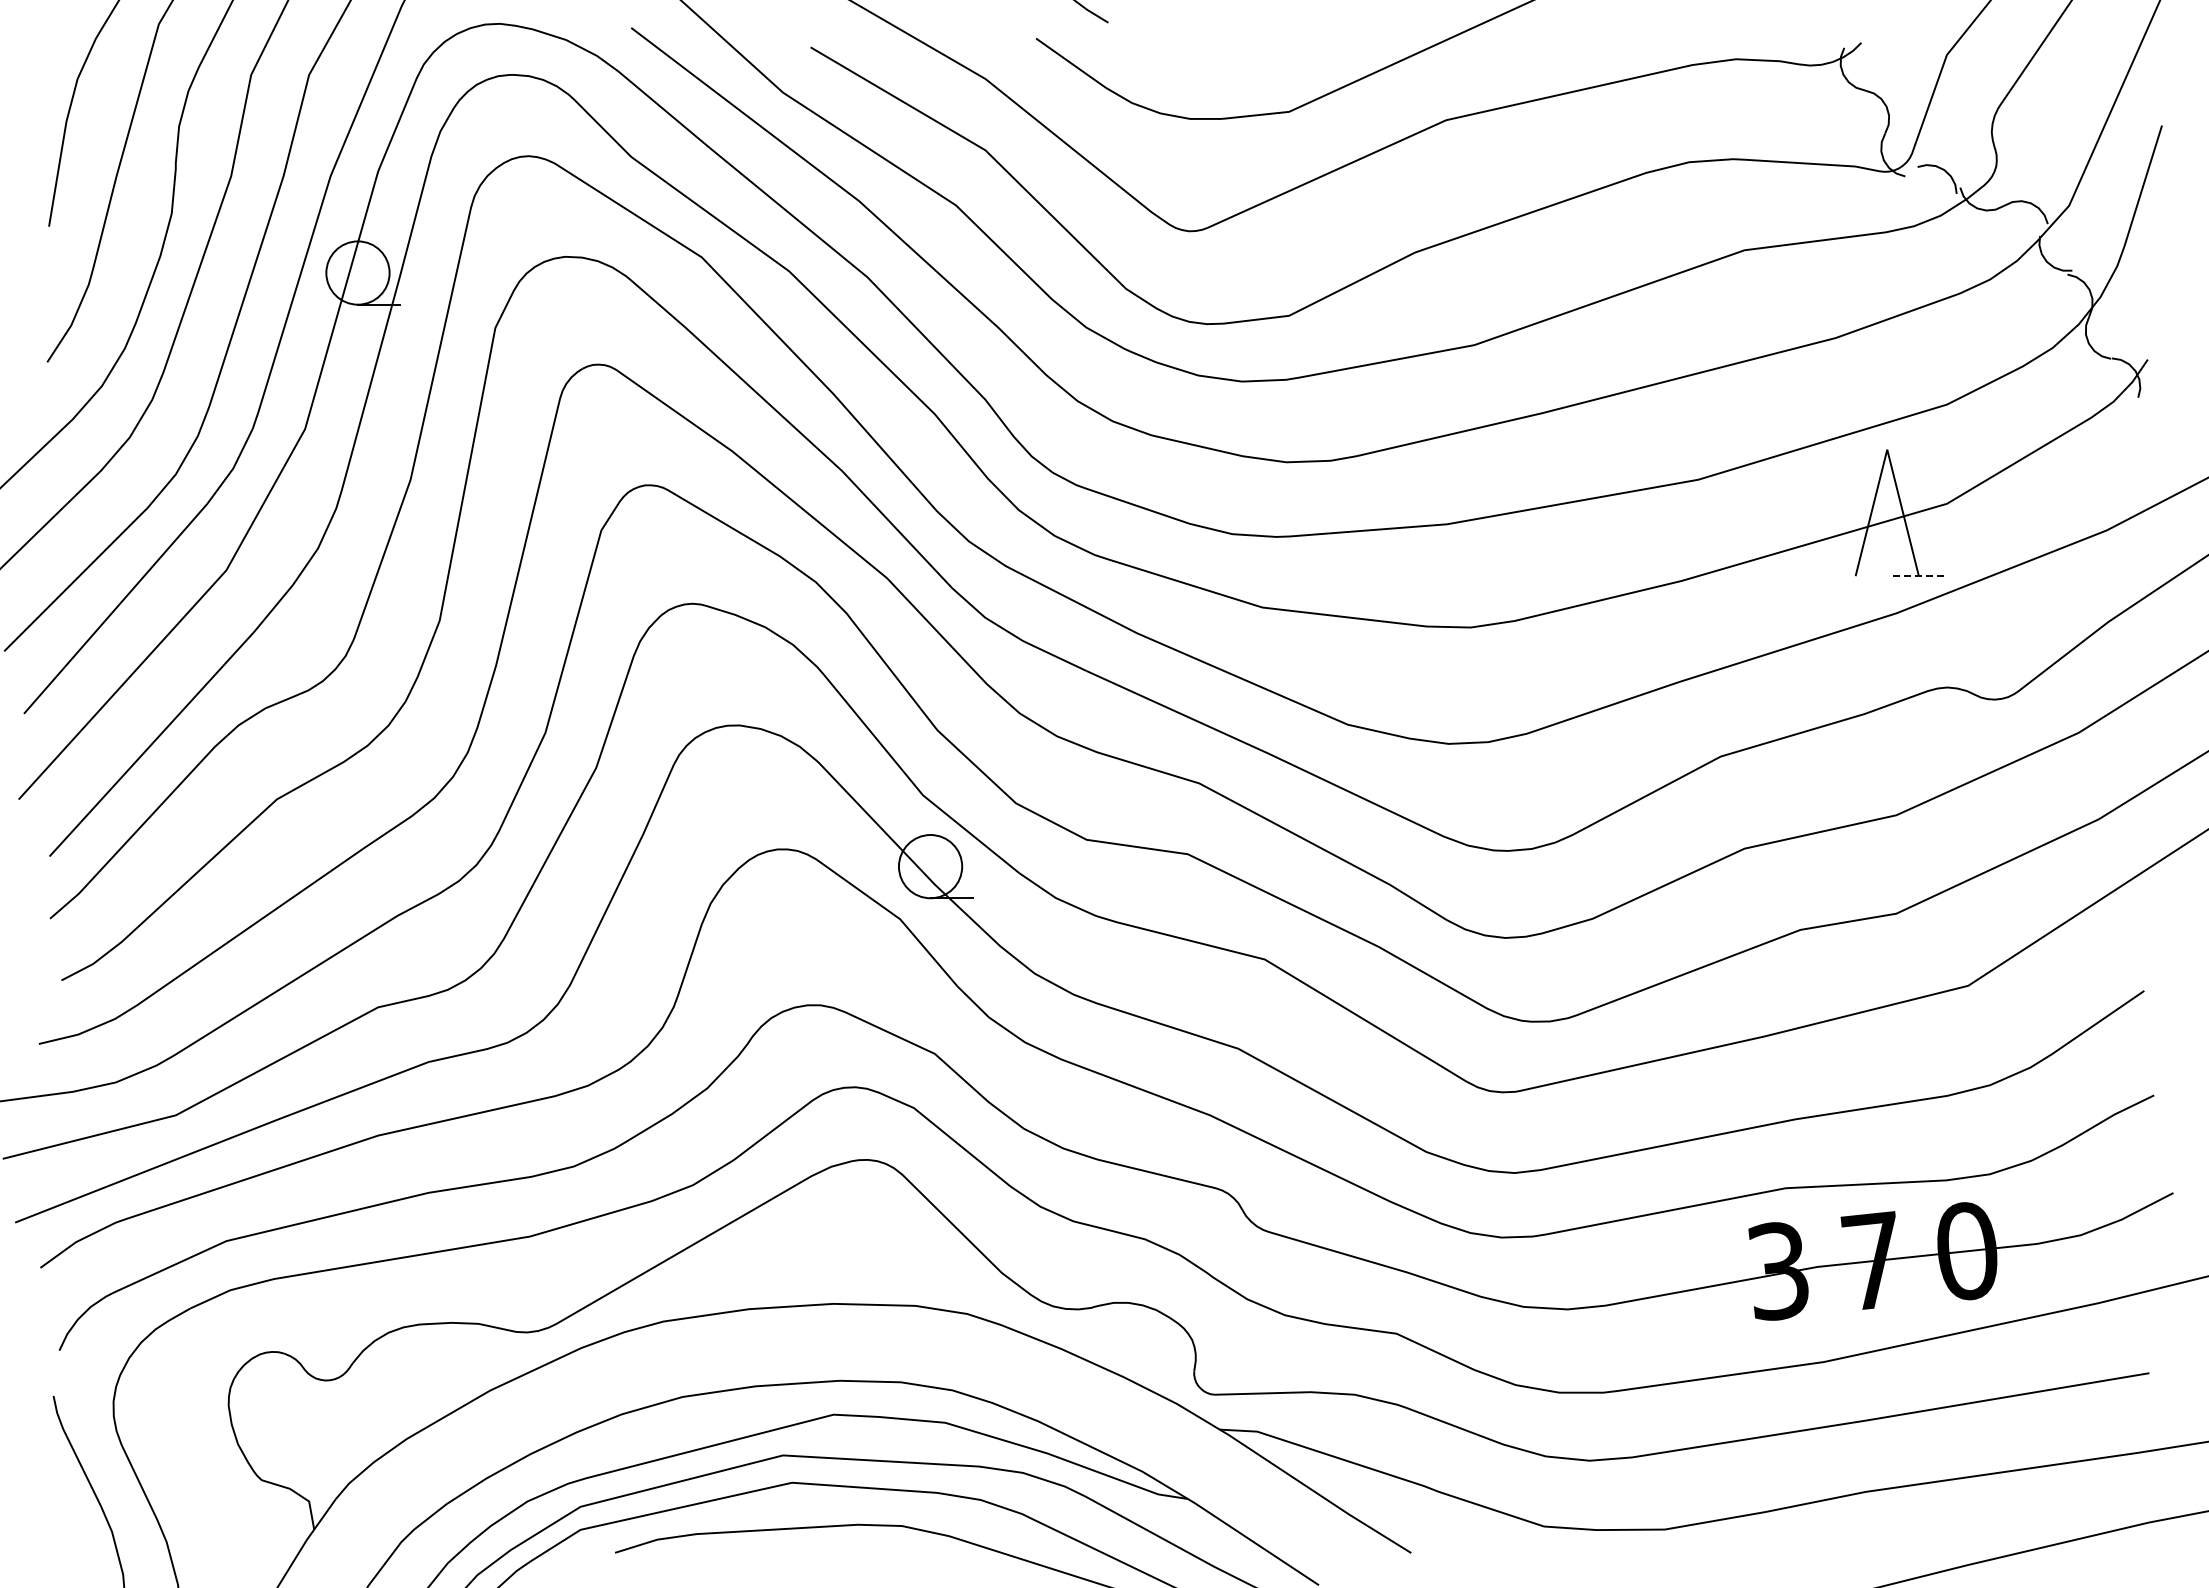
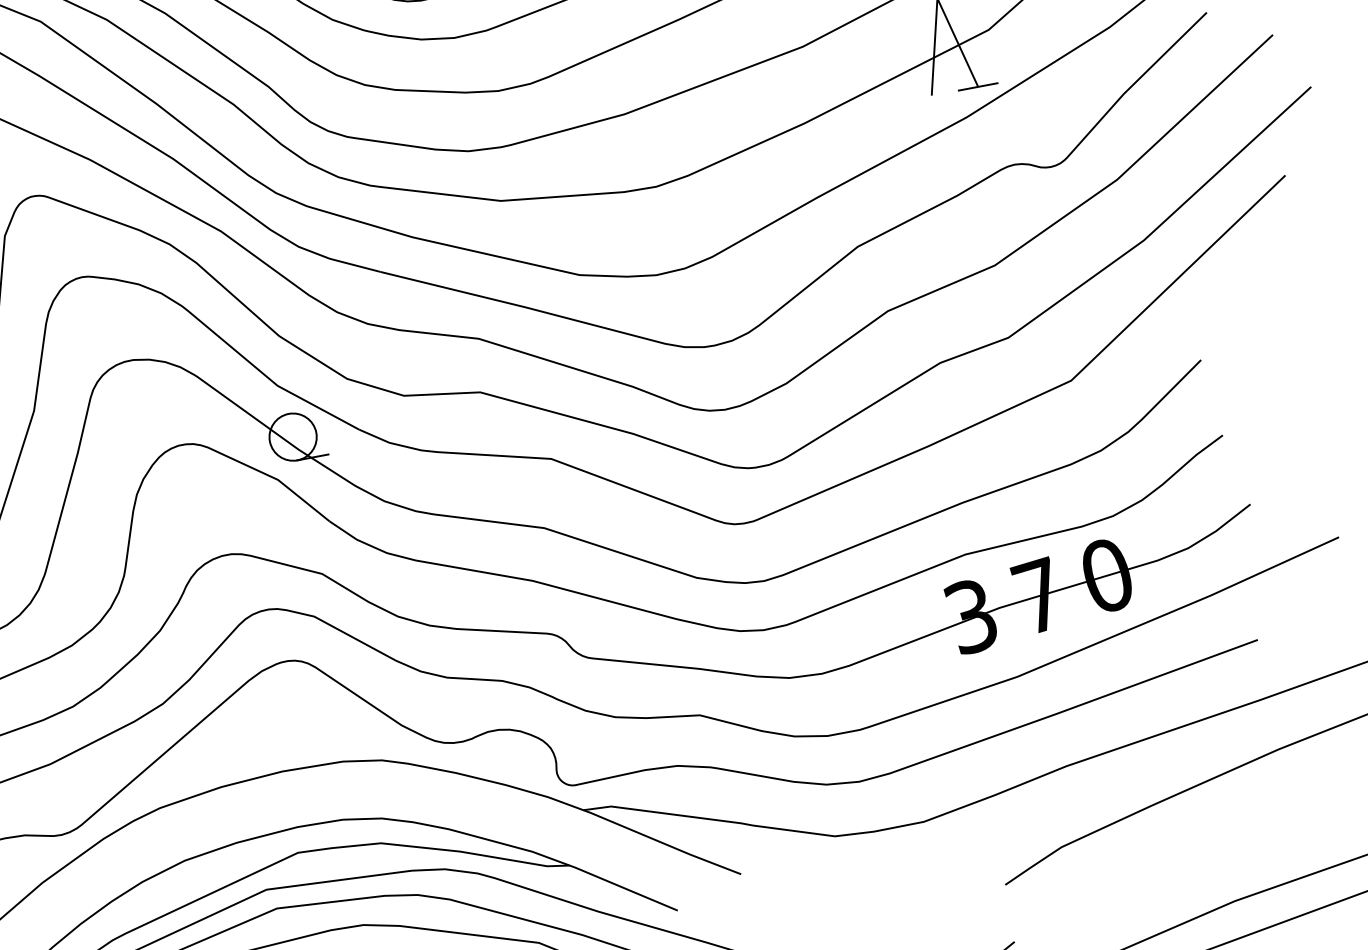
line: (1919, 576) -> (978, 87), dashed -> solid

